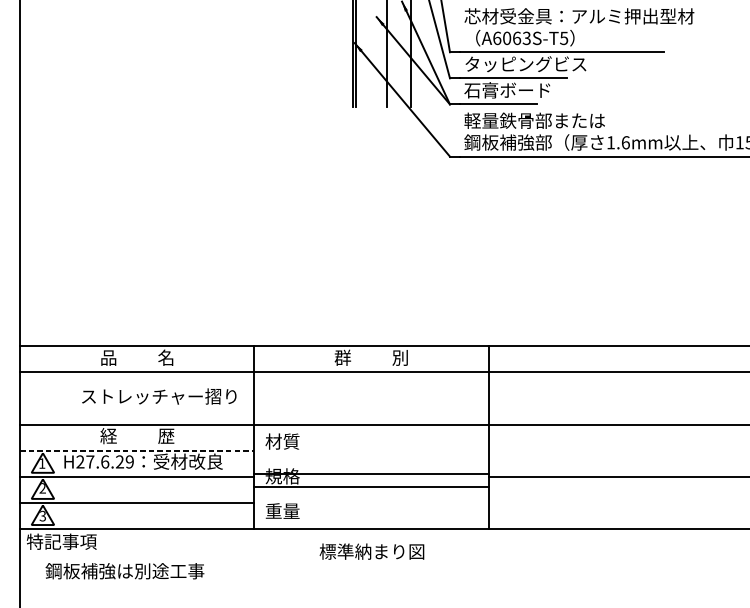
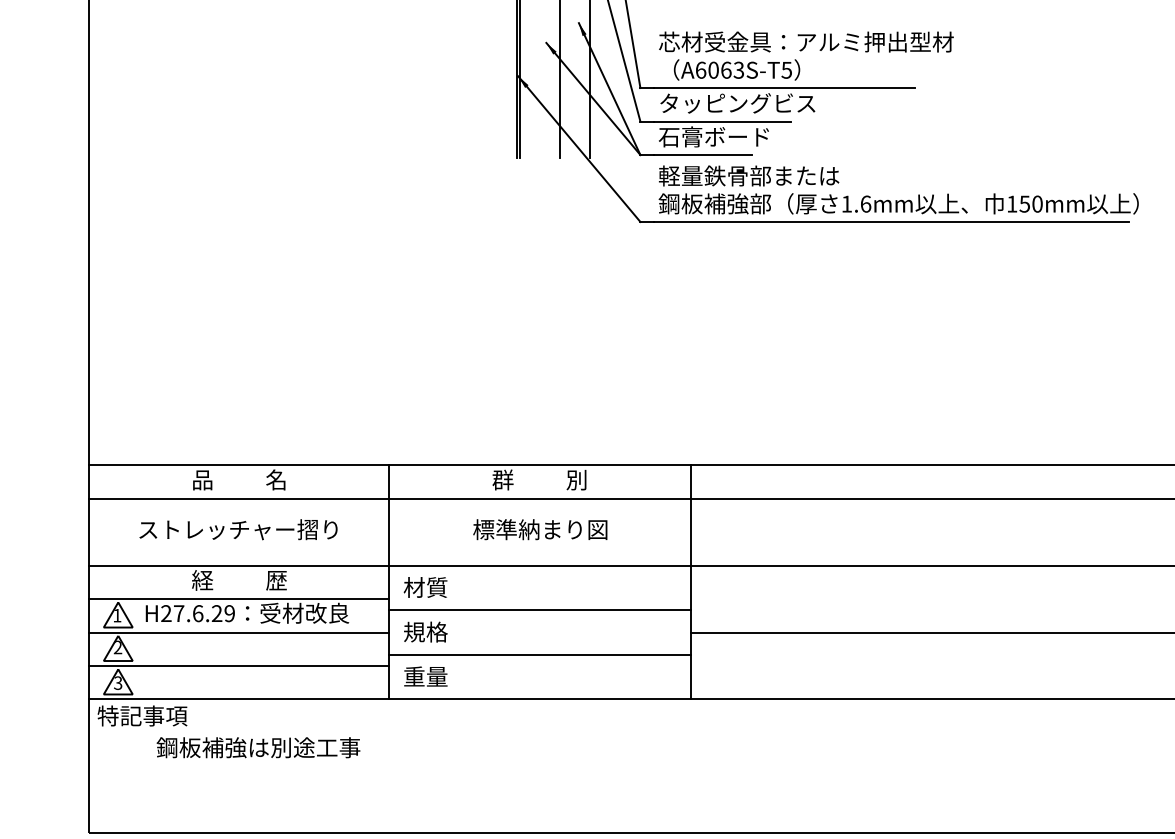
text: (159, 396) -> (238, 529), moved
line: (137, 450) -> (239, 599), dashed -> solid
line: (371, 473) -> (539, 654), moved
line: (371, 487) -> (539, 610), moved
text: (372, 551) -> (540, 529), moved
text: (124, 571) -> (258, 747), moved

